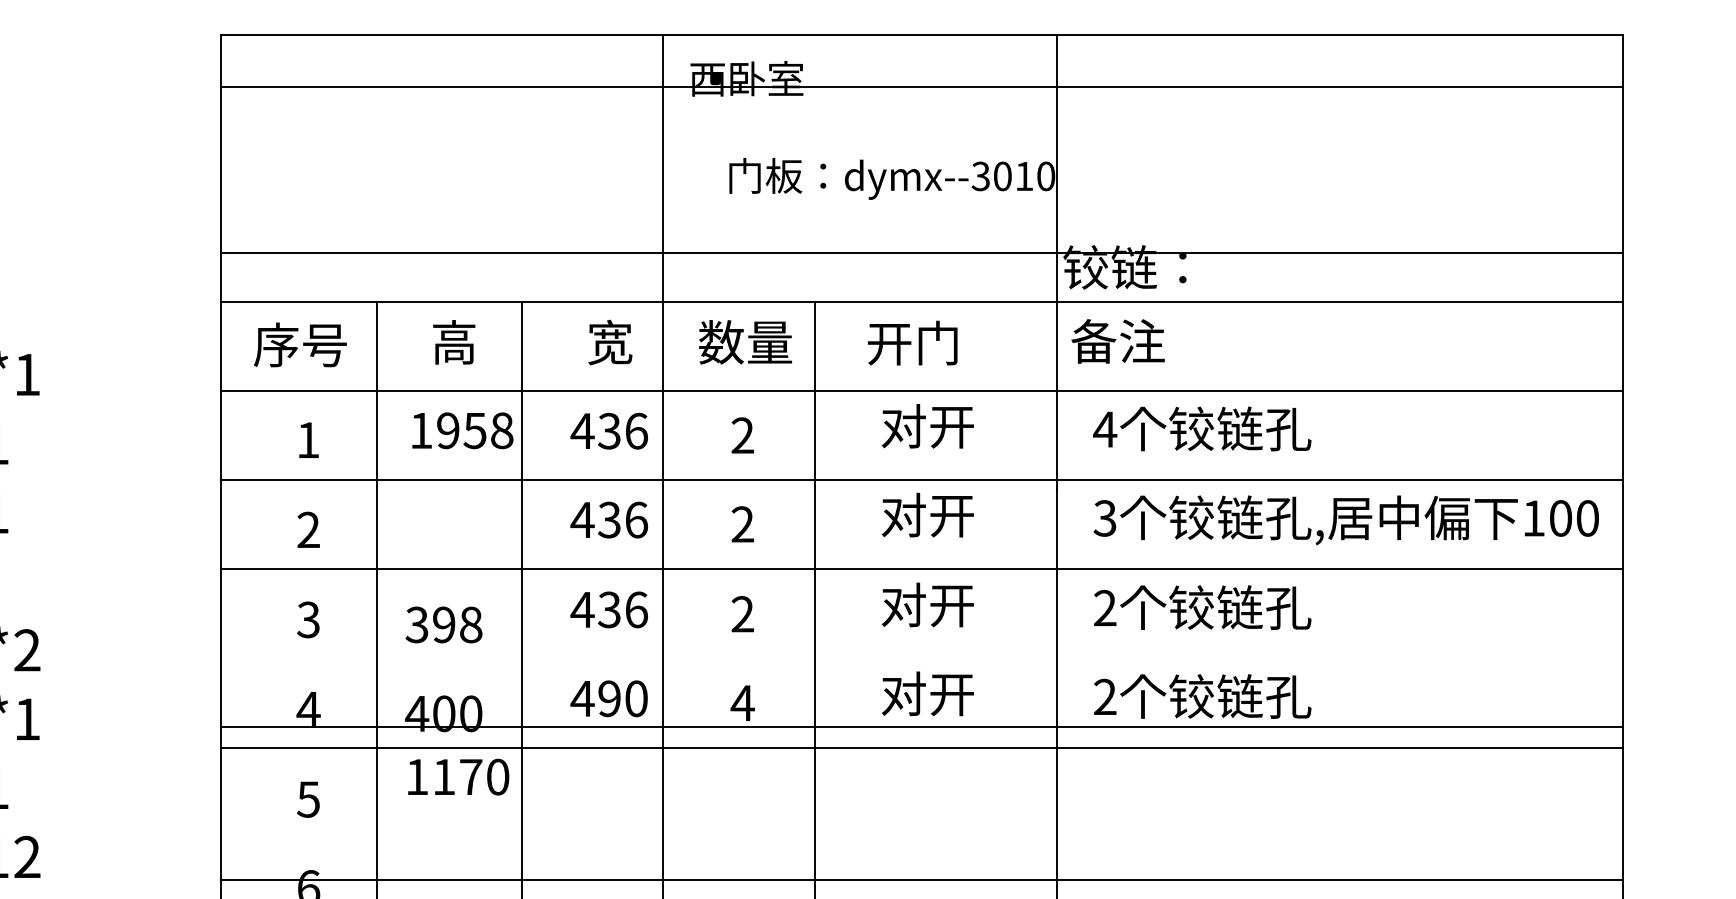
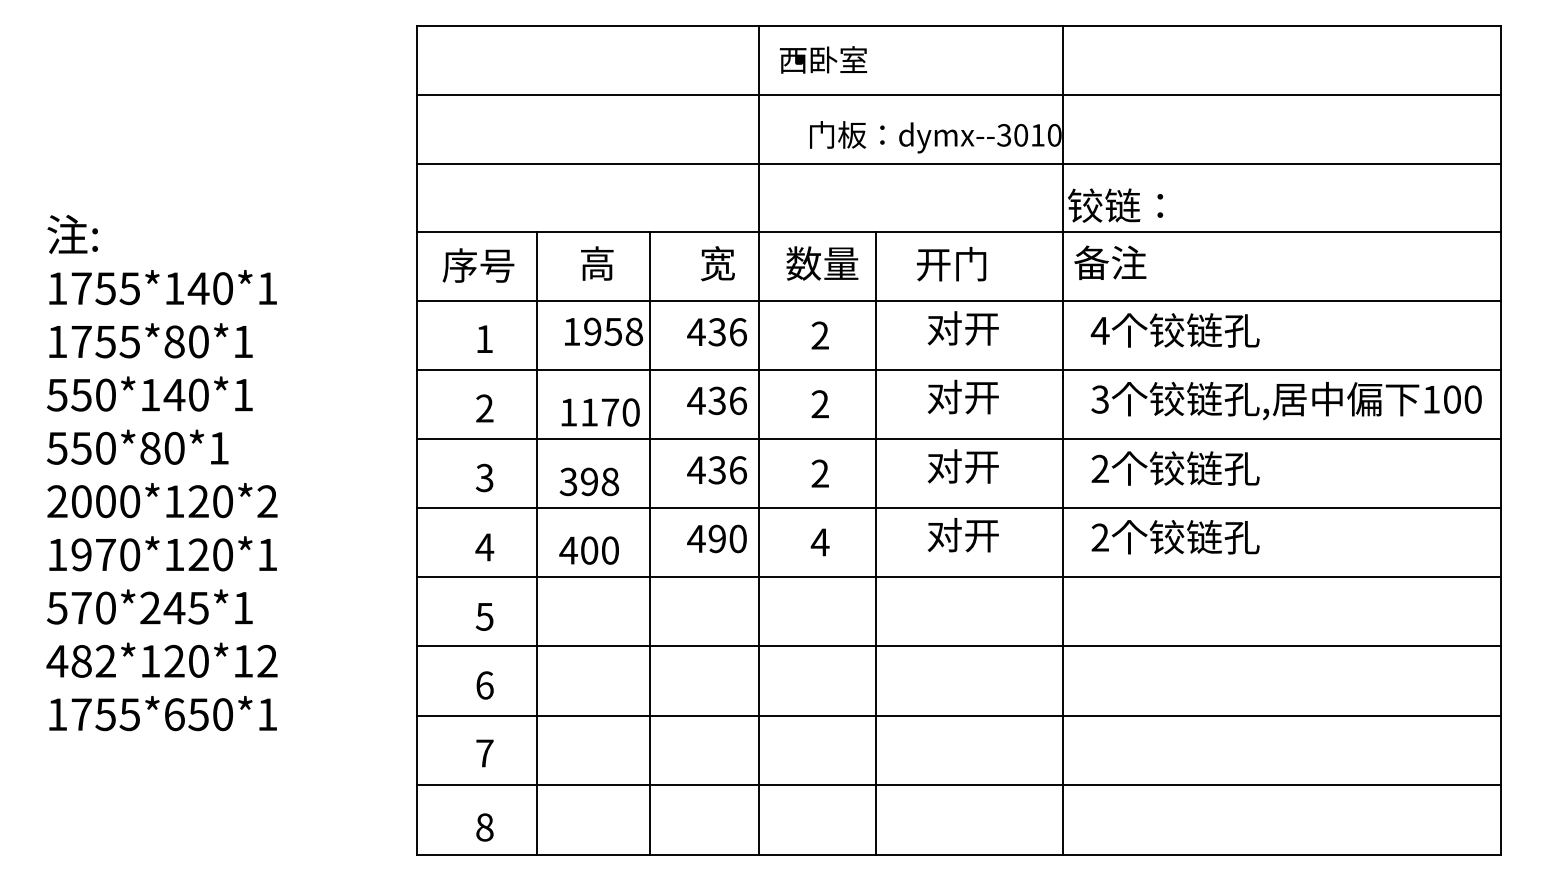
line: (921, 86) -> (958, 94), moved
line: (921, 252) -> (958, 163), moved
line: (921, 726) -> (958, 507), moved
text: (458, 777) -> (600, 412), moved
line: (921, 879) -> (958, 645), moved

